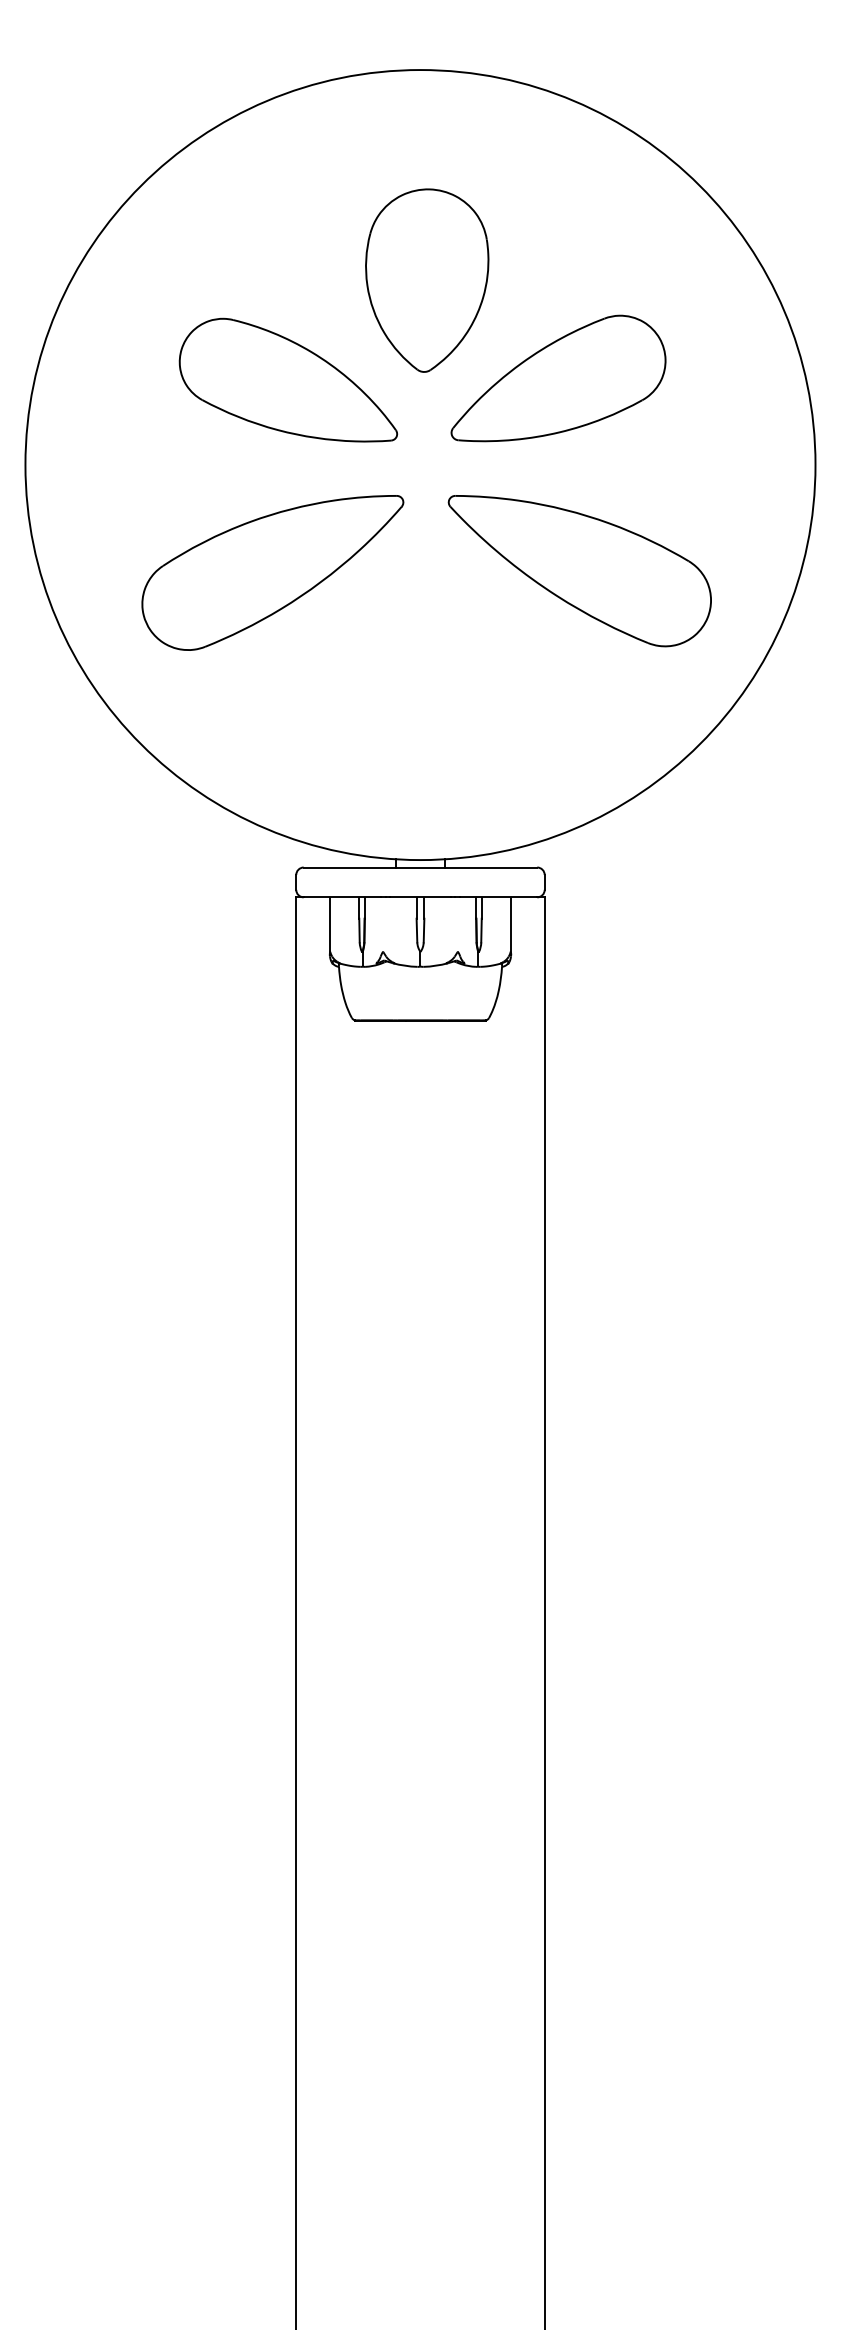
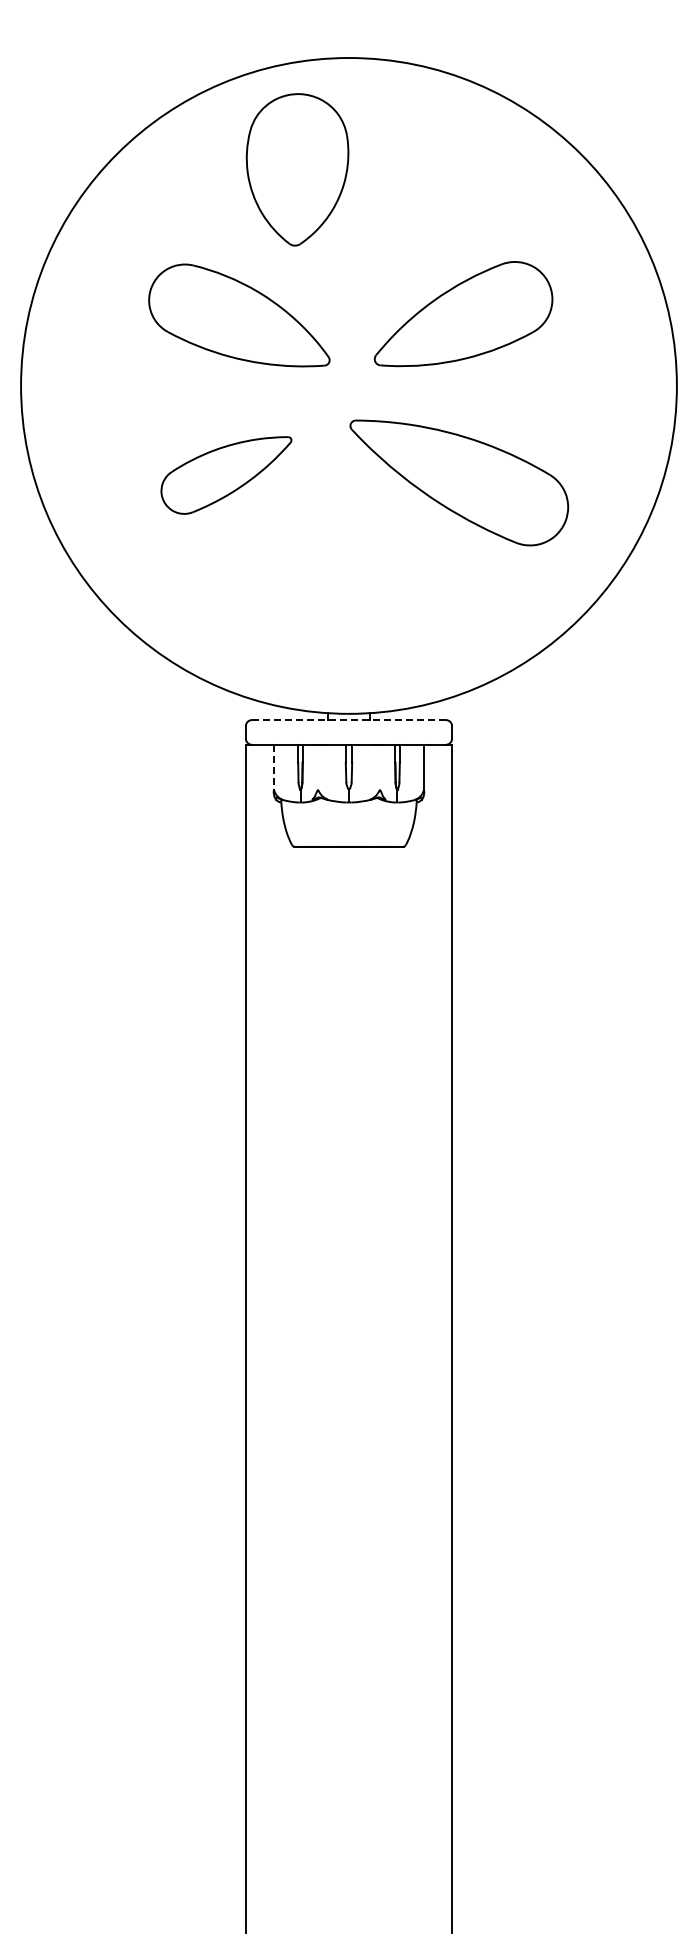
part: (427, 280) -> (297, 169), moved
part: (580, 570) -> (459, 482), moved
part: (272, 572) -> (226, 475), size x0.6
line: (419, 868) -> (348, 720), solid -> dashed
line: (329, 925) -> (273, 768), solid -> dashed

